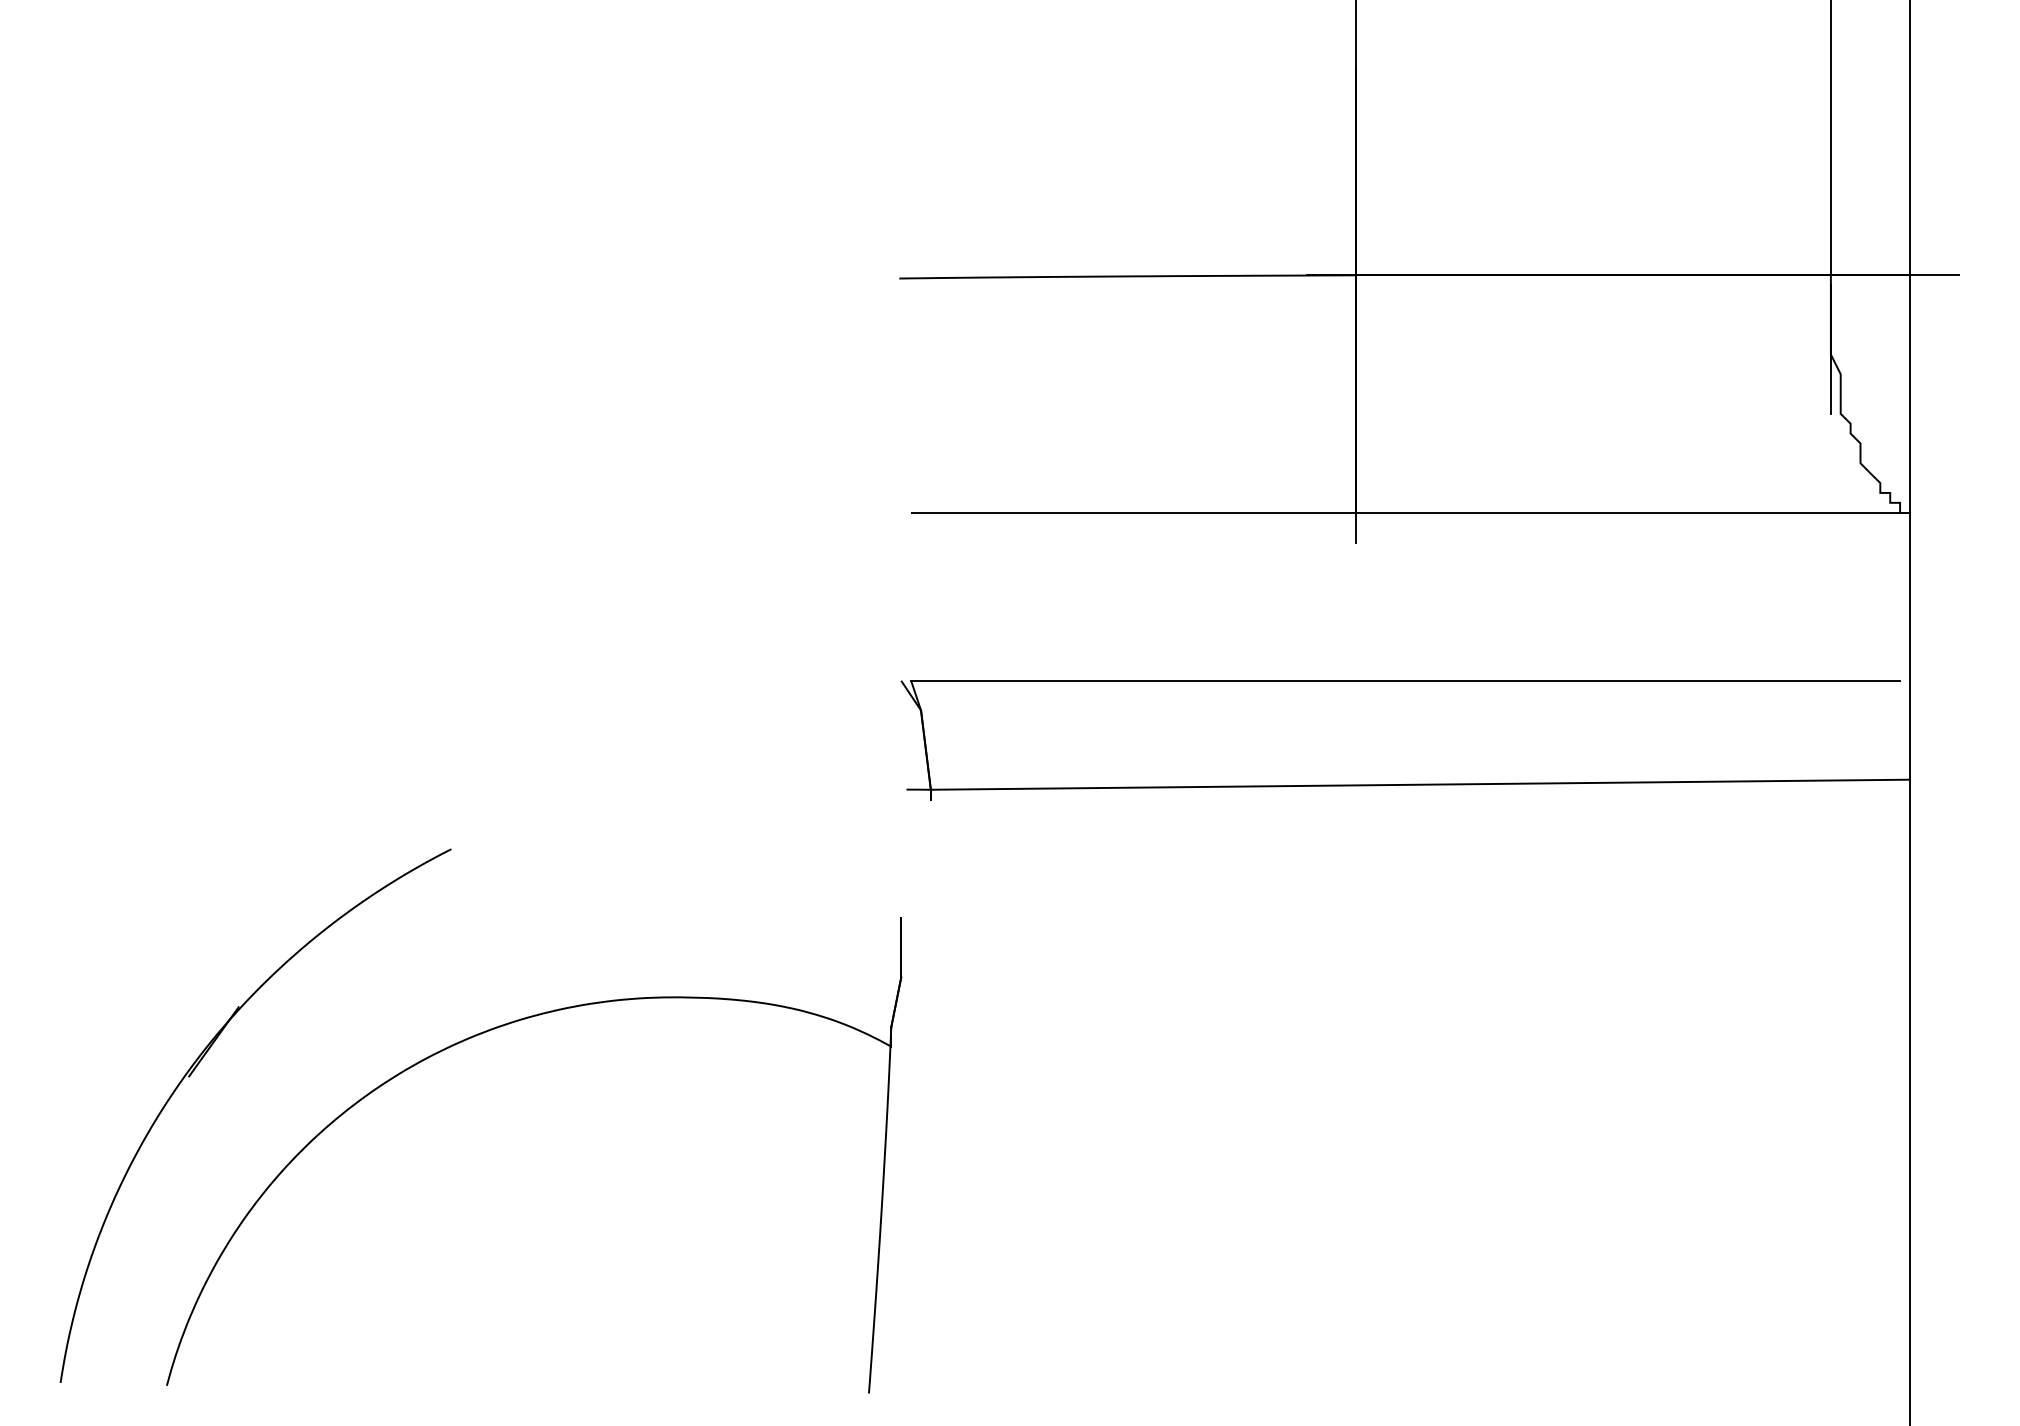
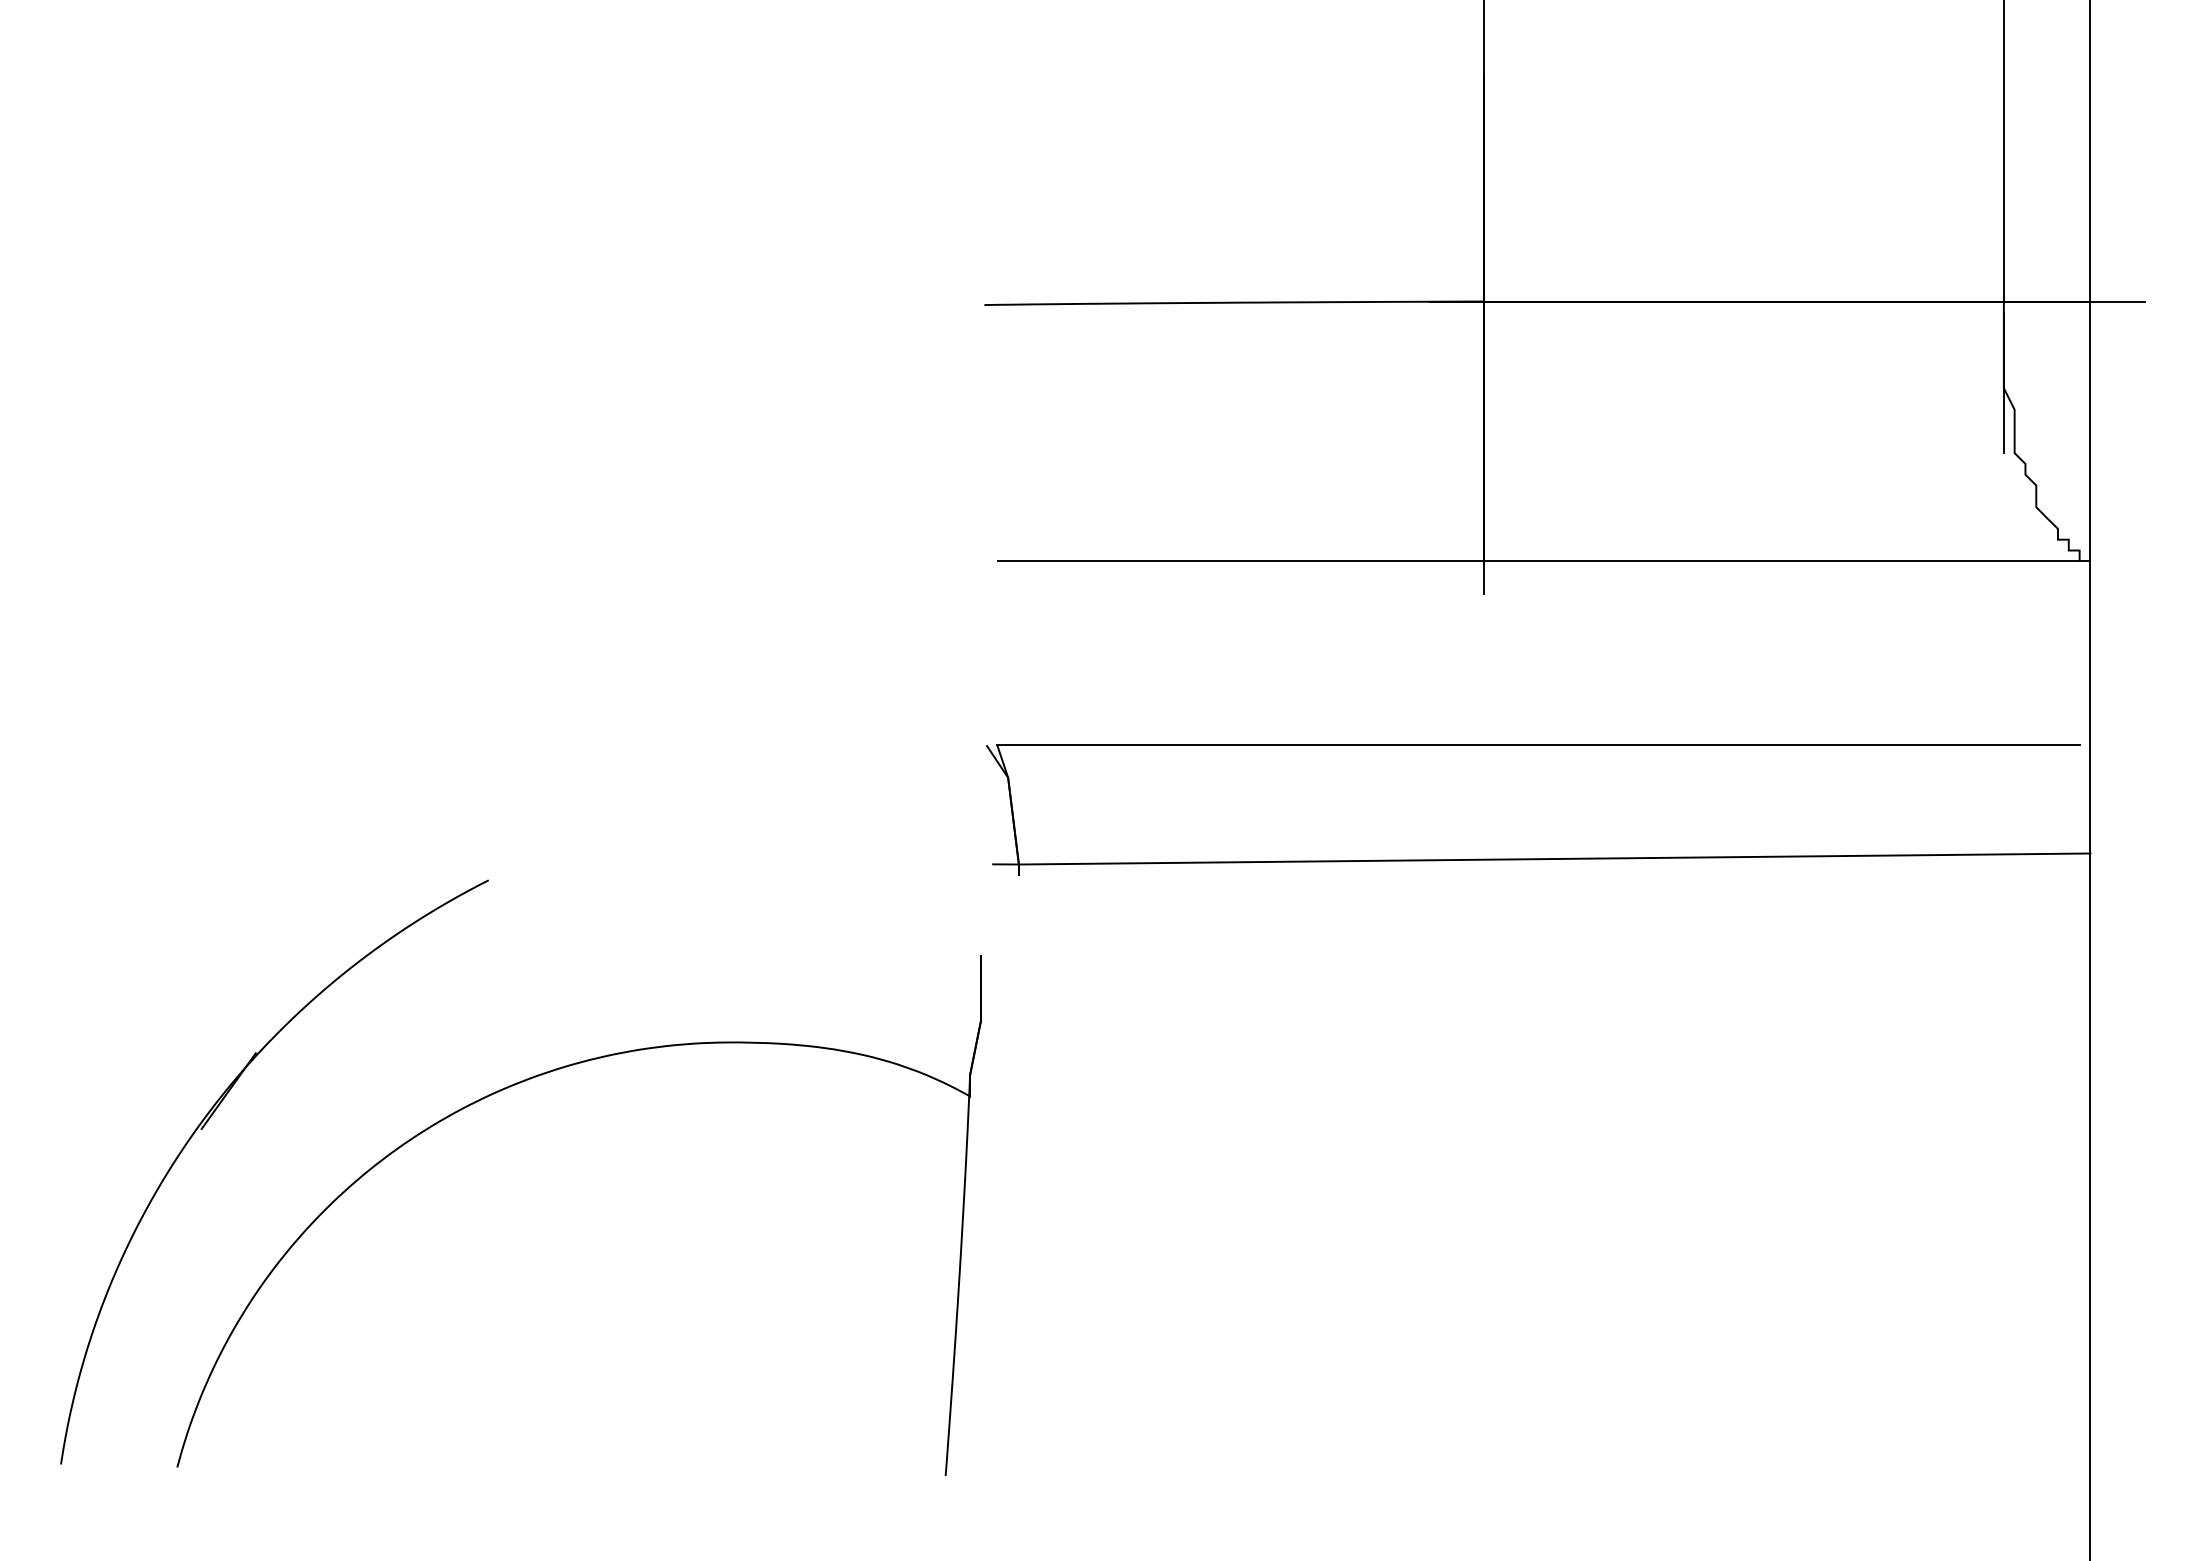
part: (444, 1050) -> (481, 1100), moved

